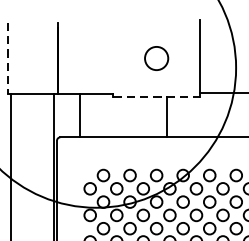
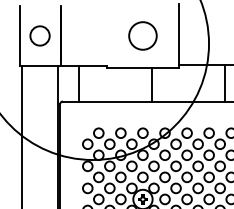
line: (8, 57) -> (19, 35), dashed -> solid
circle: (32, 57) -> (39, 35), added
circle: (156, 57) -> (142, 35), size x1.43
line: (156, 96) -> (142, 67), dashed -> solid

